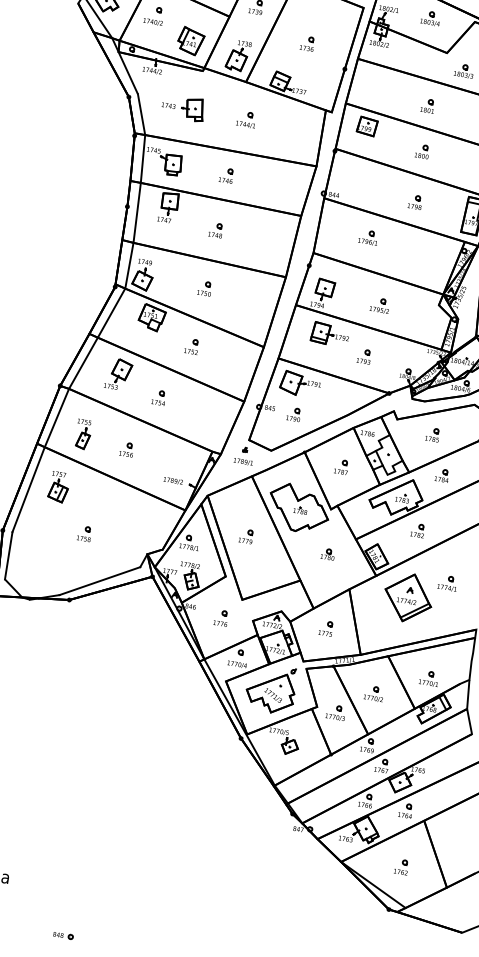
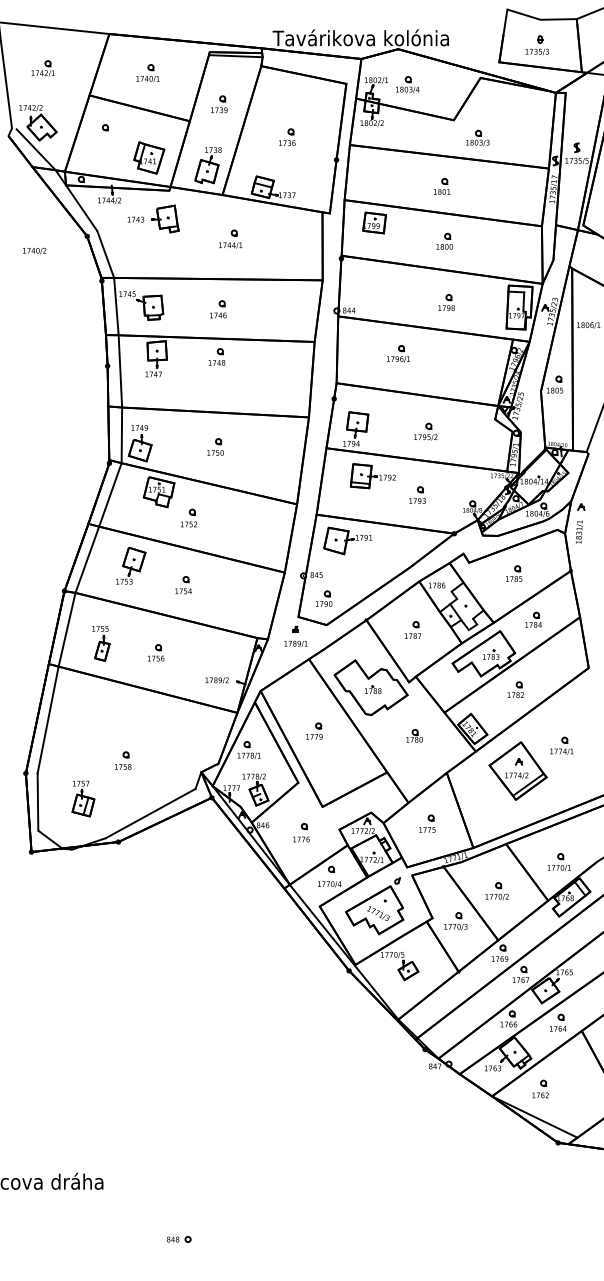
part: (430, 18) -> (407, 84), moved
text: (153, 21) -> (34, 250), moved
part: (183, 107) -> (153, 218), moved
part: (215, 229) -> (216, 356), moved
part: (191, 345) -> (188, 517), moved
part: (294, 414) -> (324, 598), moved
part: (59, 486) -> (83, 798), moved
part: (401, 866) -> (540, 1088), moved

